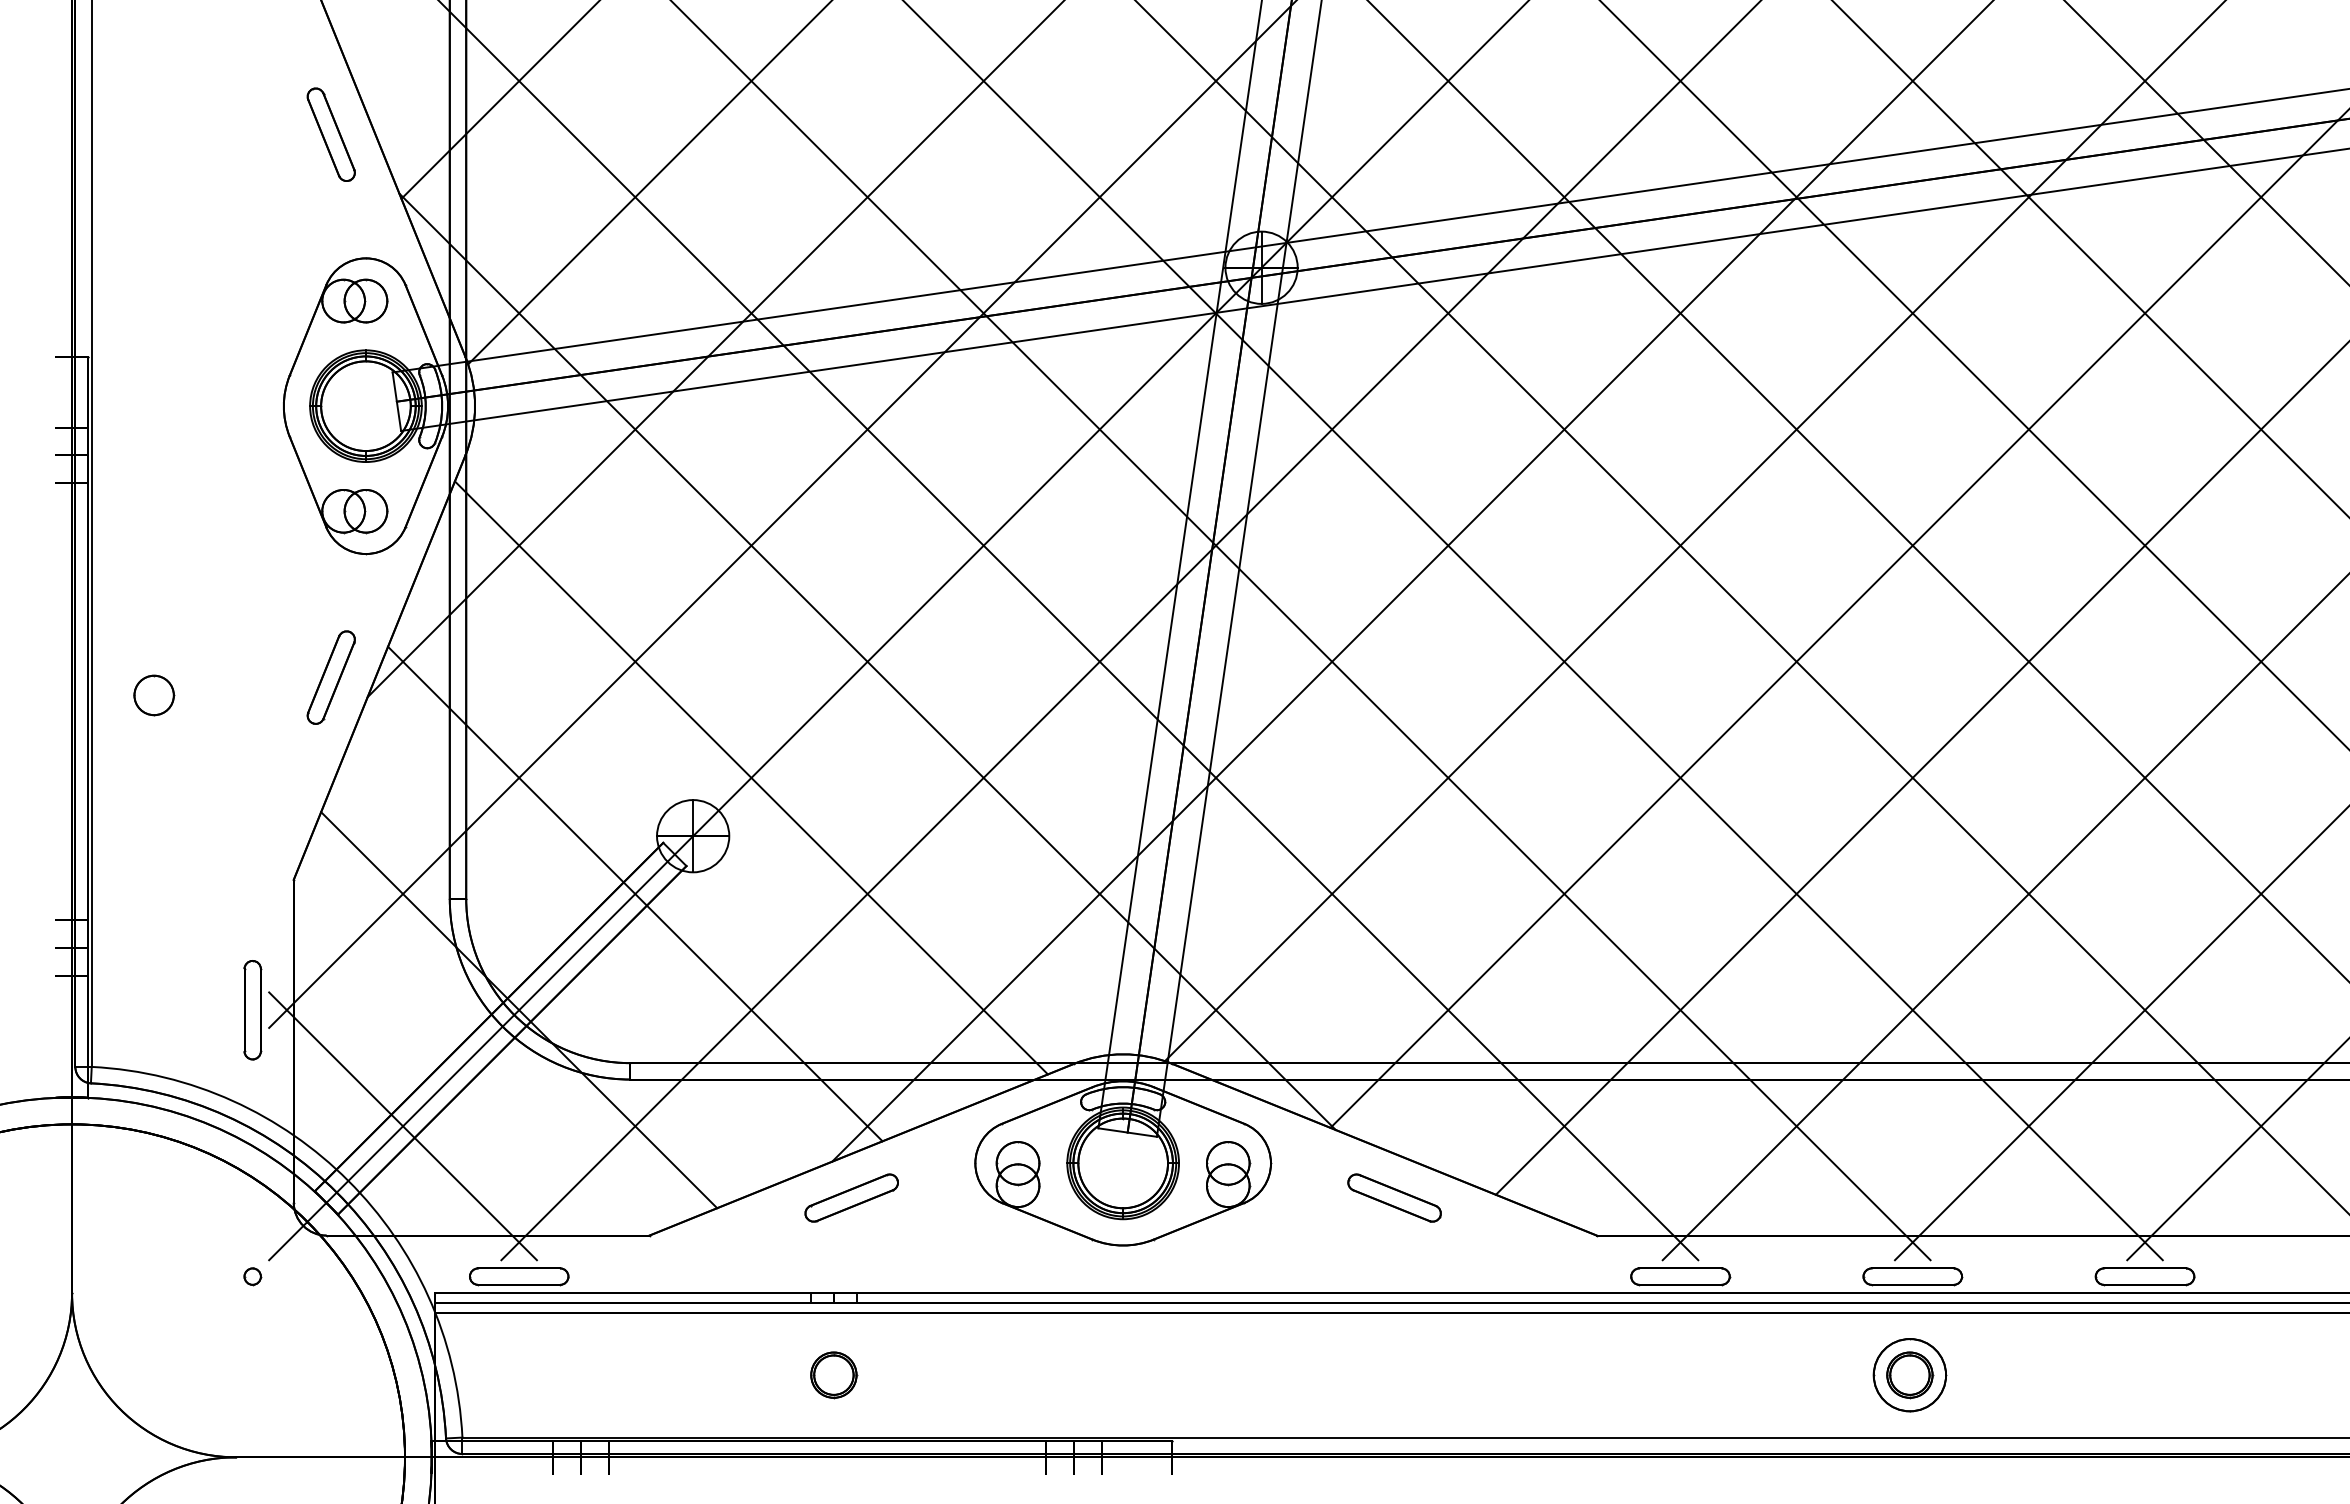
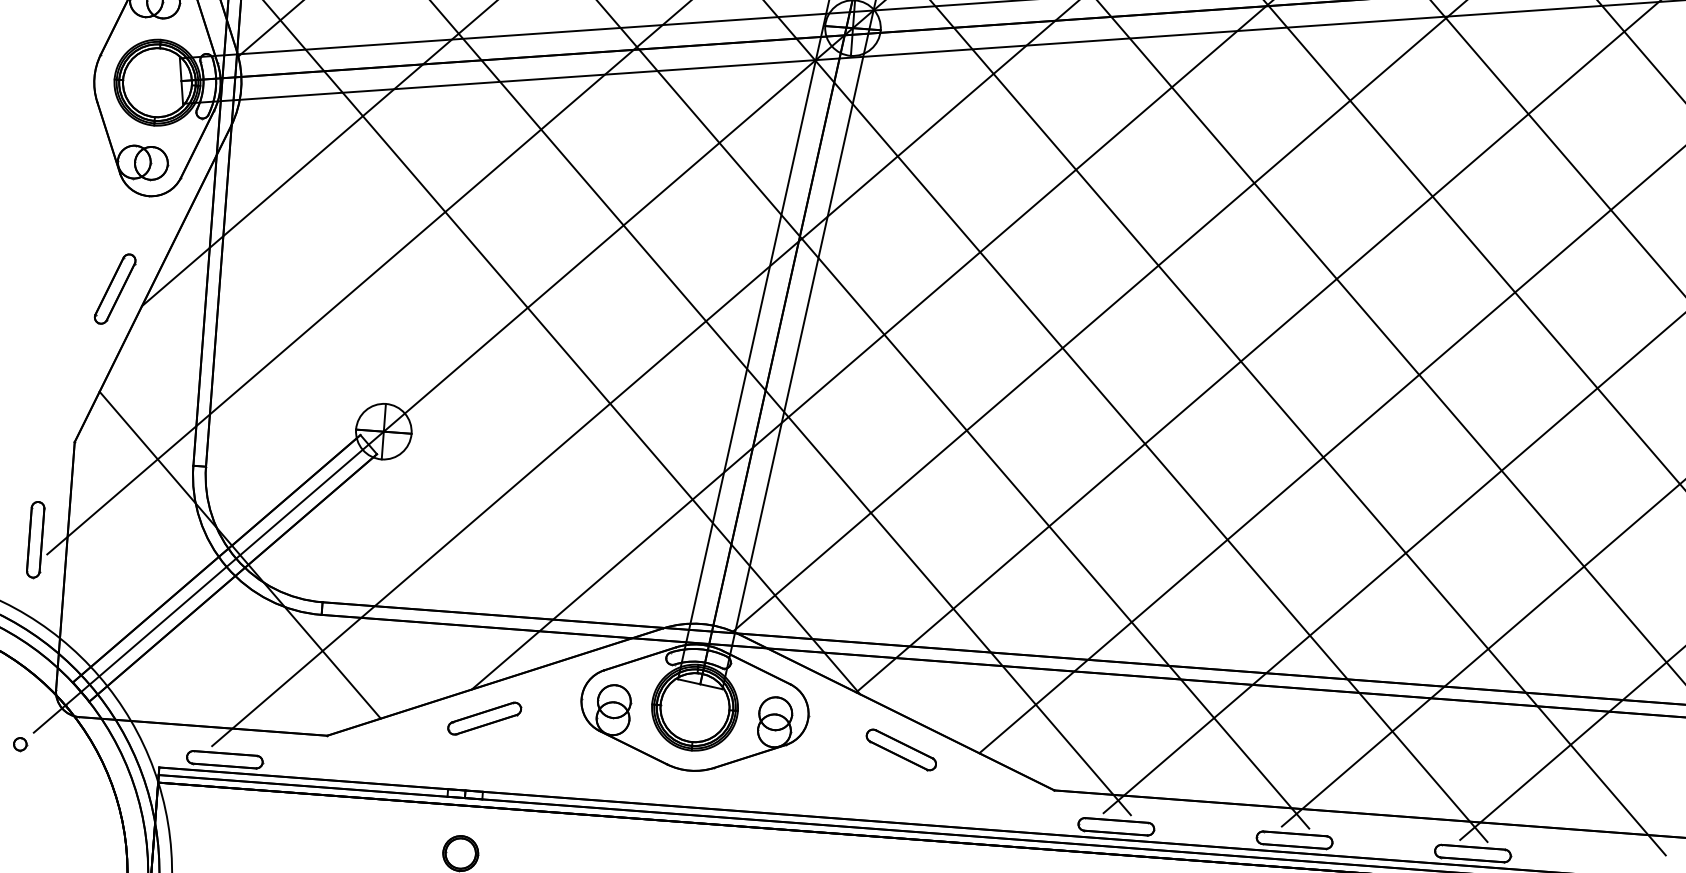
line: (750, 777) -> (431, 389), removed
line: (635, 893) -> (336, 472), removed
line: (402, 1126) -> (143, 637), removed

